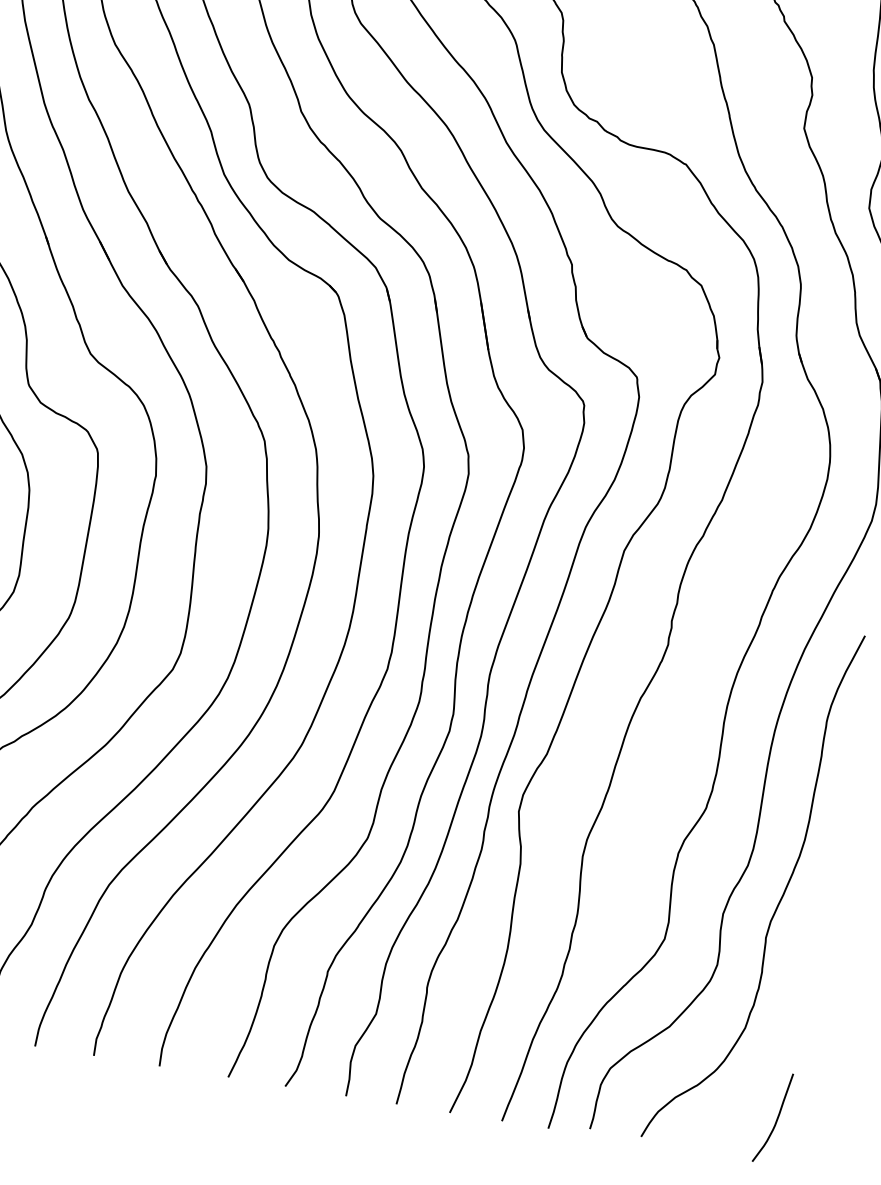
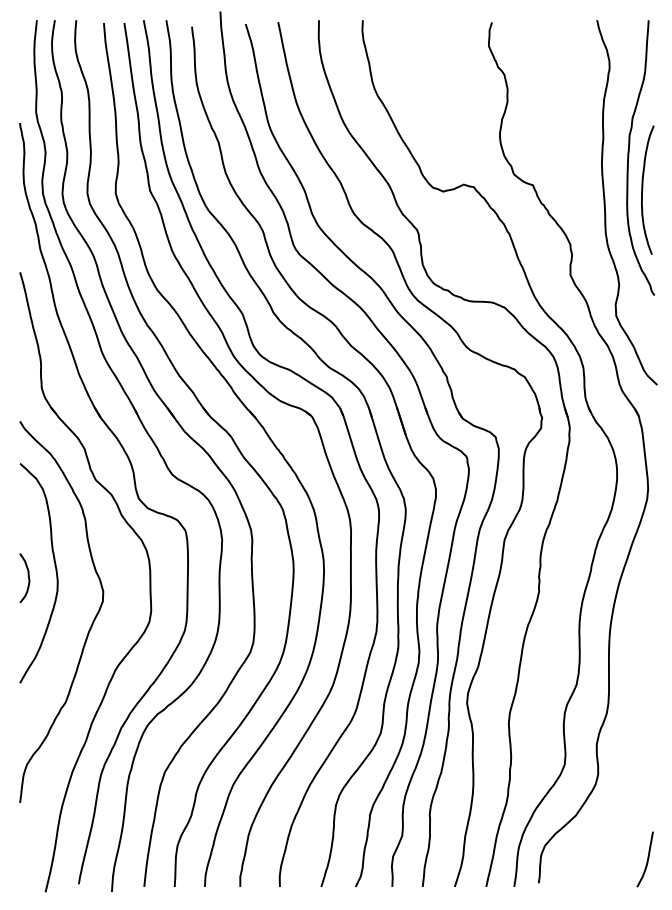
curve: (779, 897) -> (628, 729), removed

